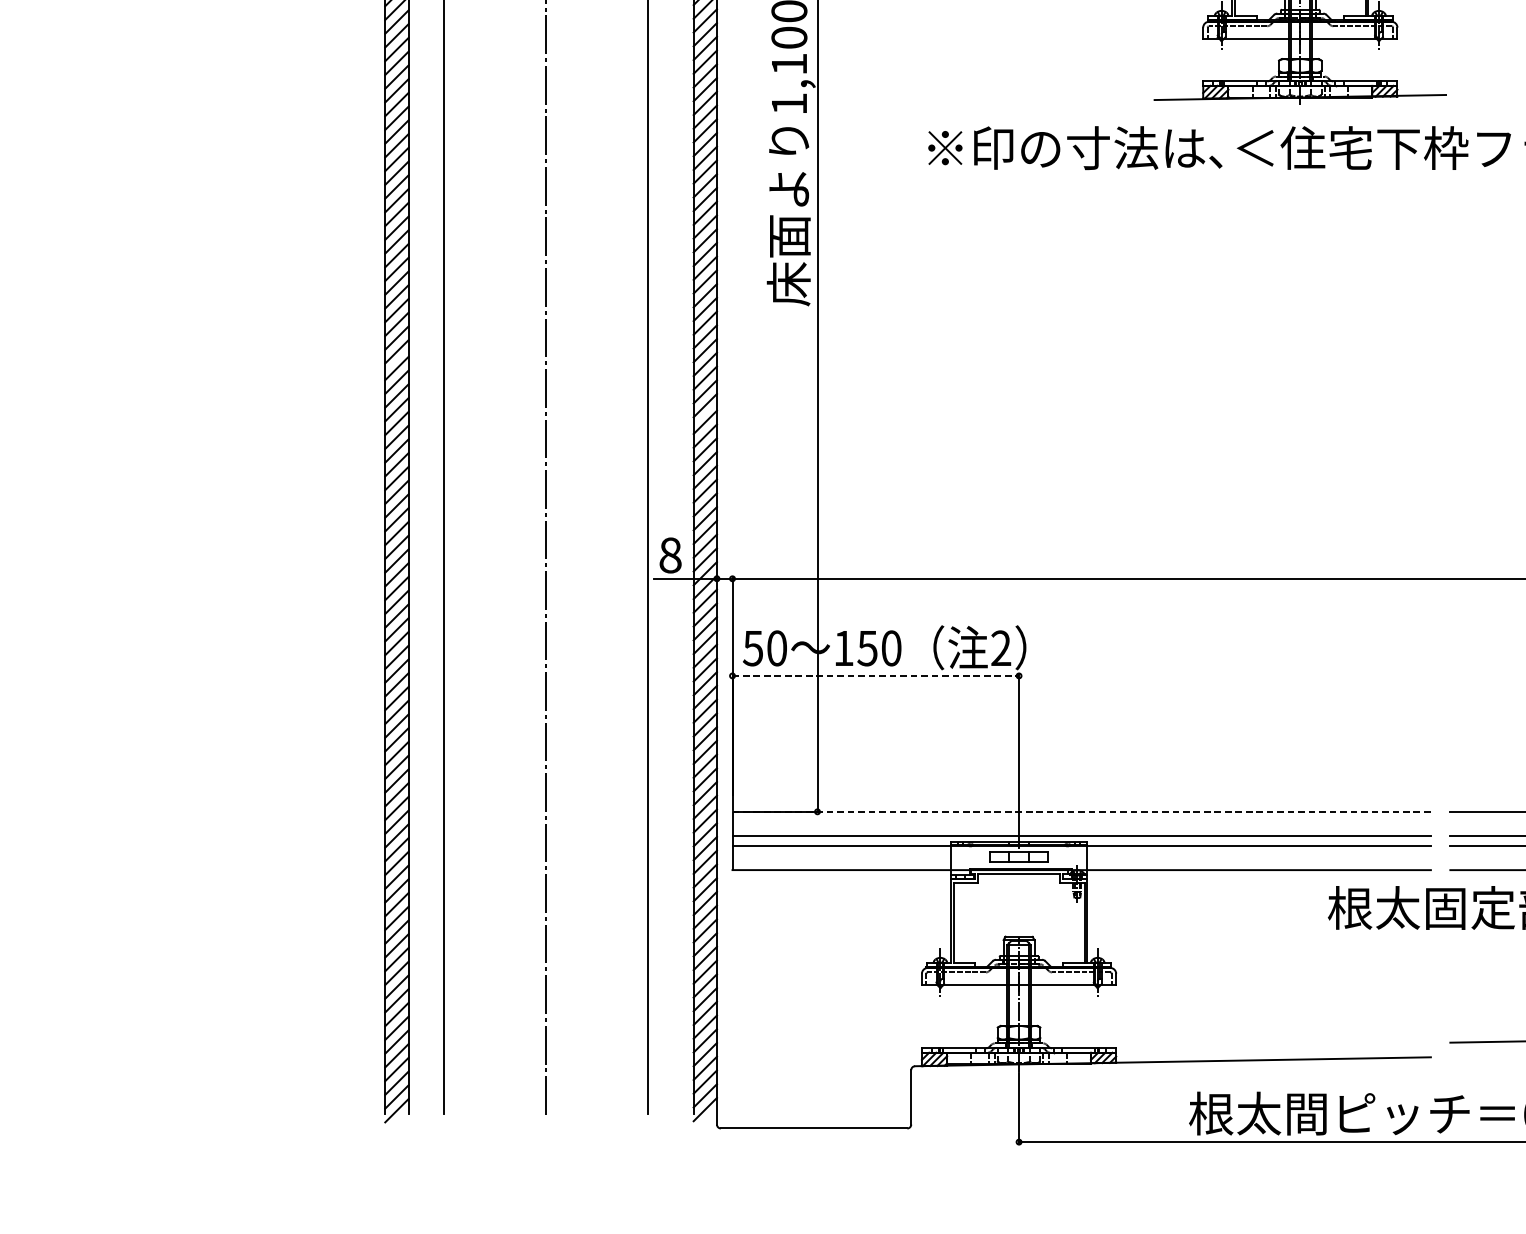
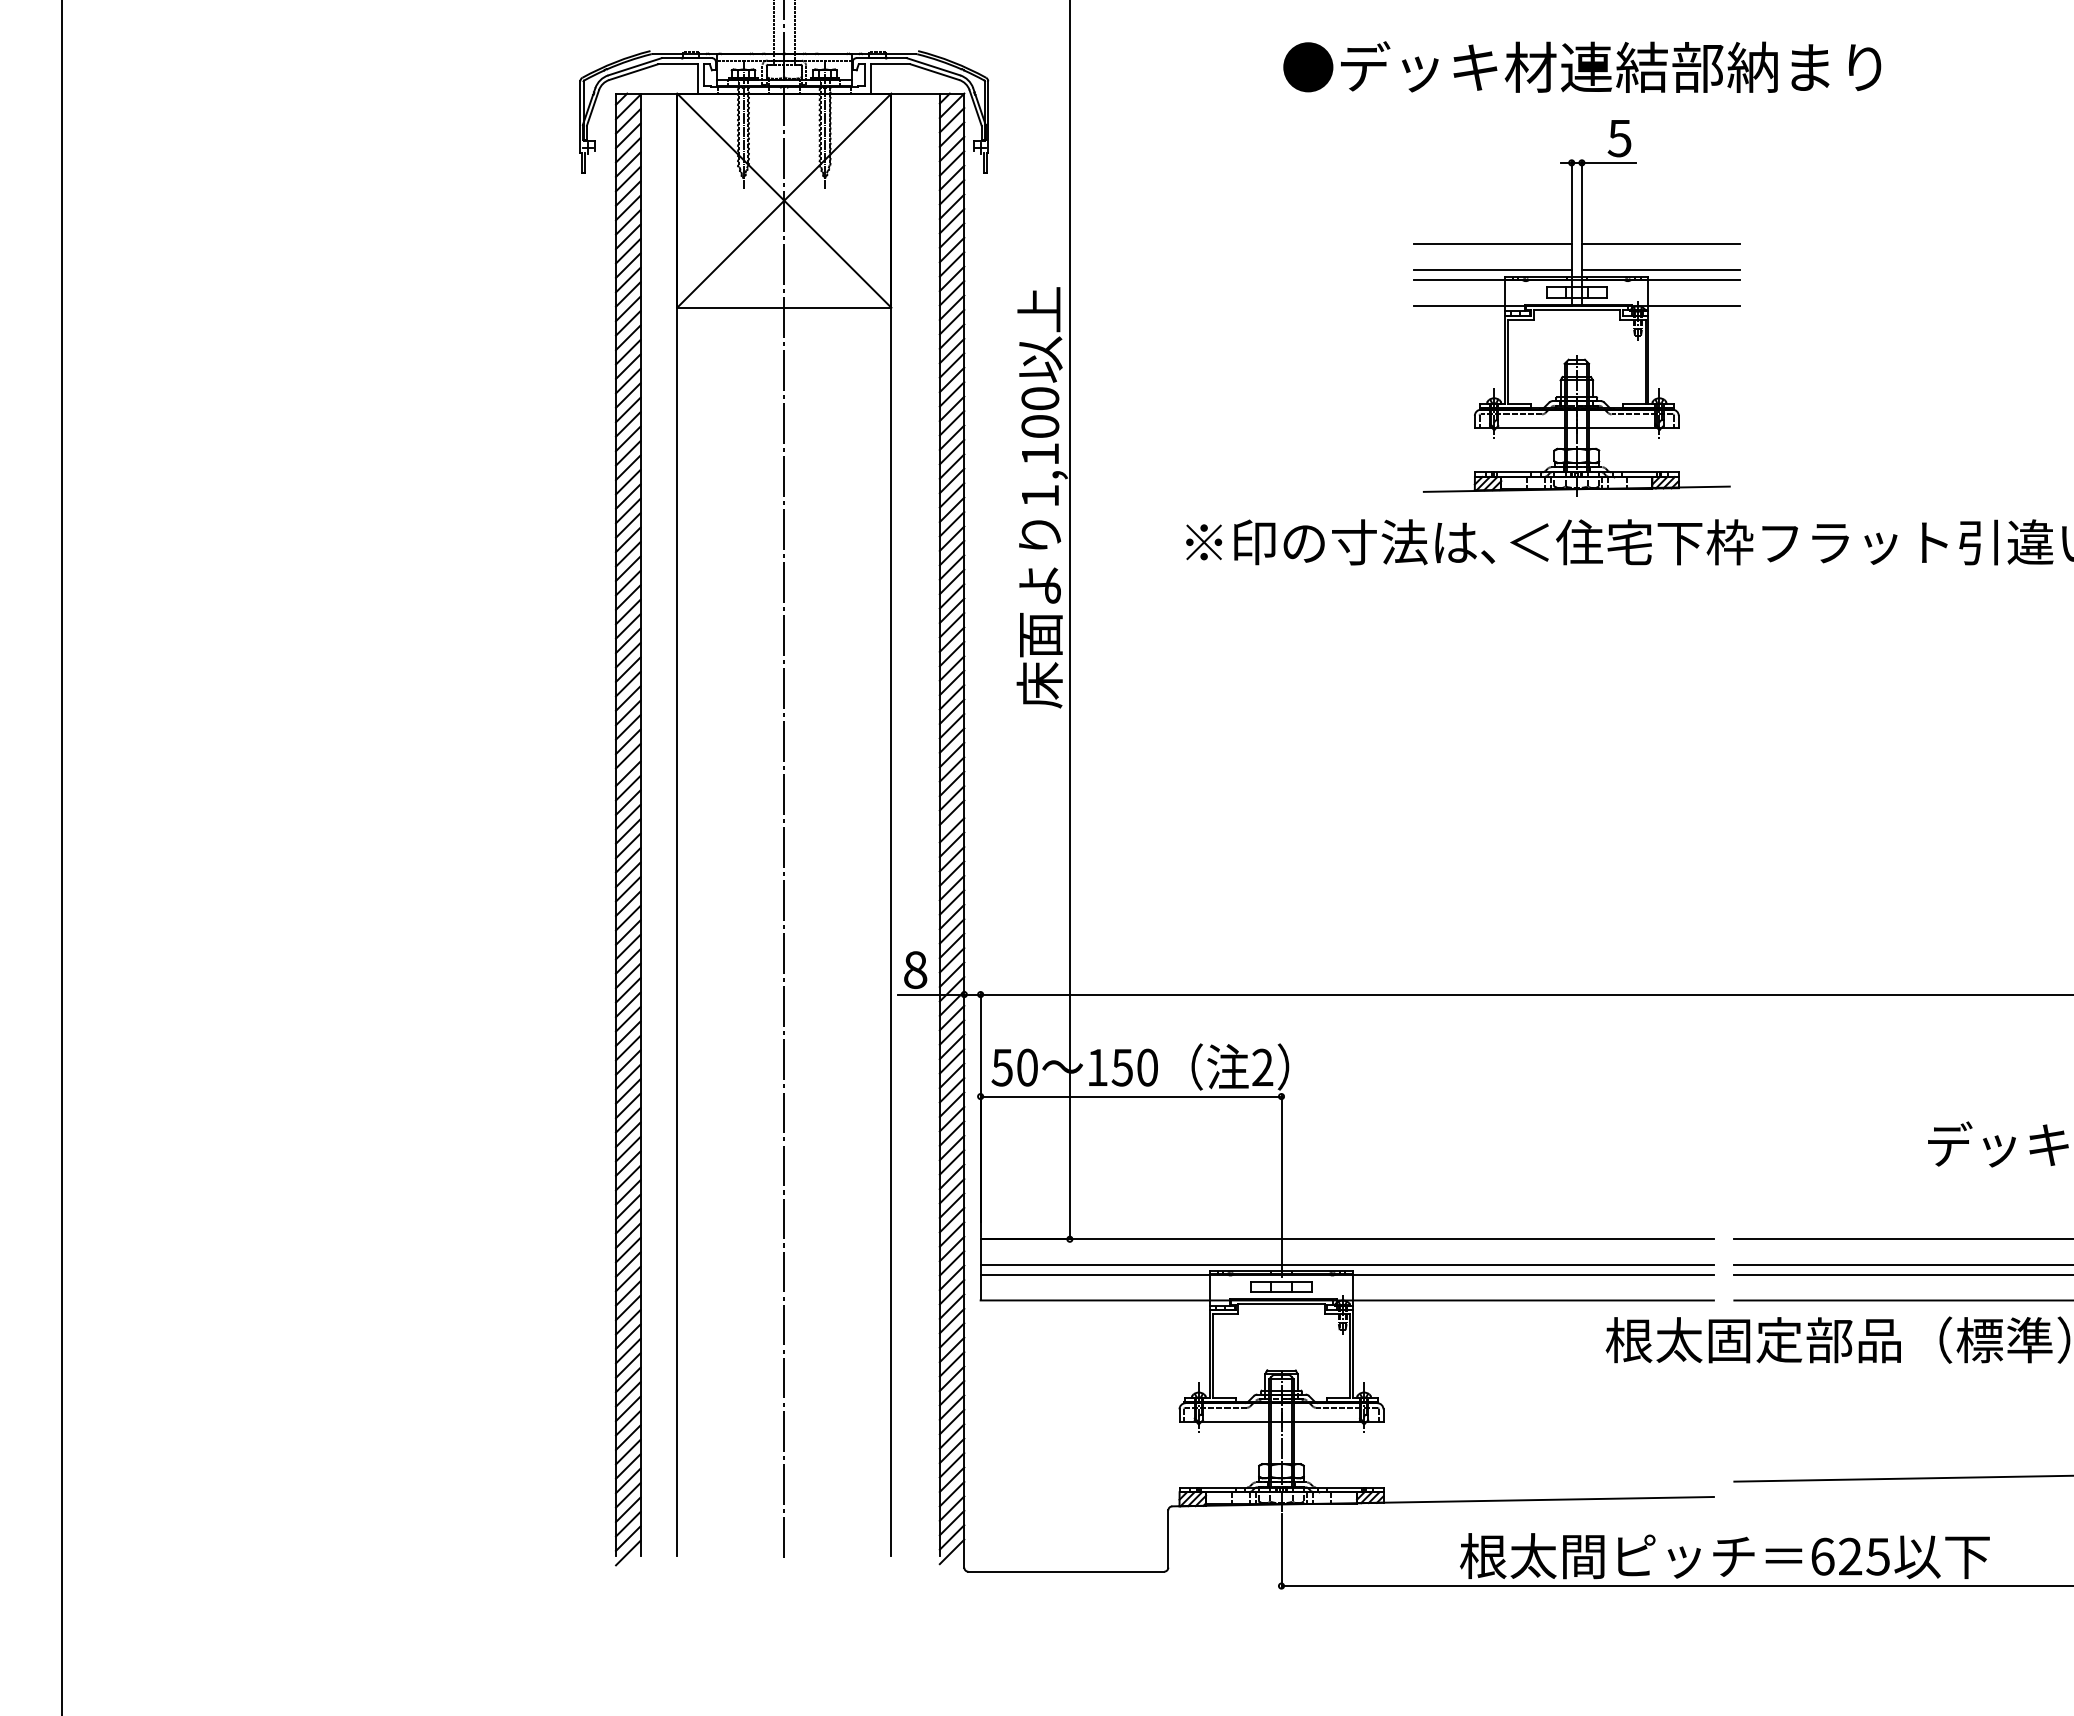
line: (876, 675) -> (1131, 1096), dashed -> solid
line: (1081, 812) -> (1347, 1239), dashed -> solid

